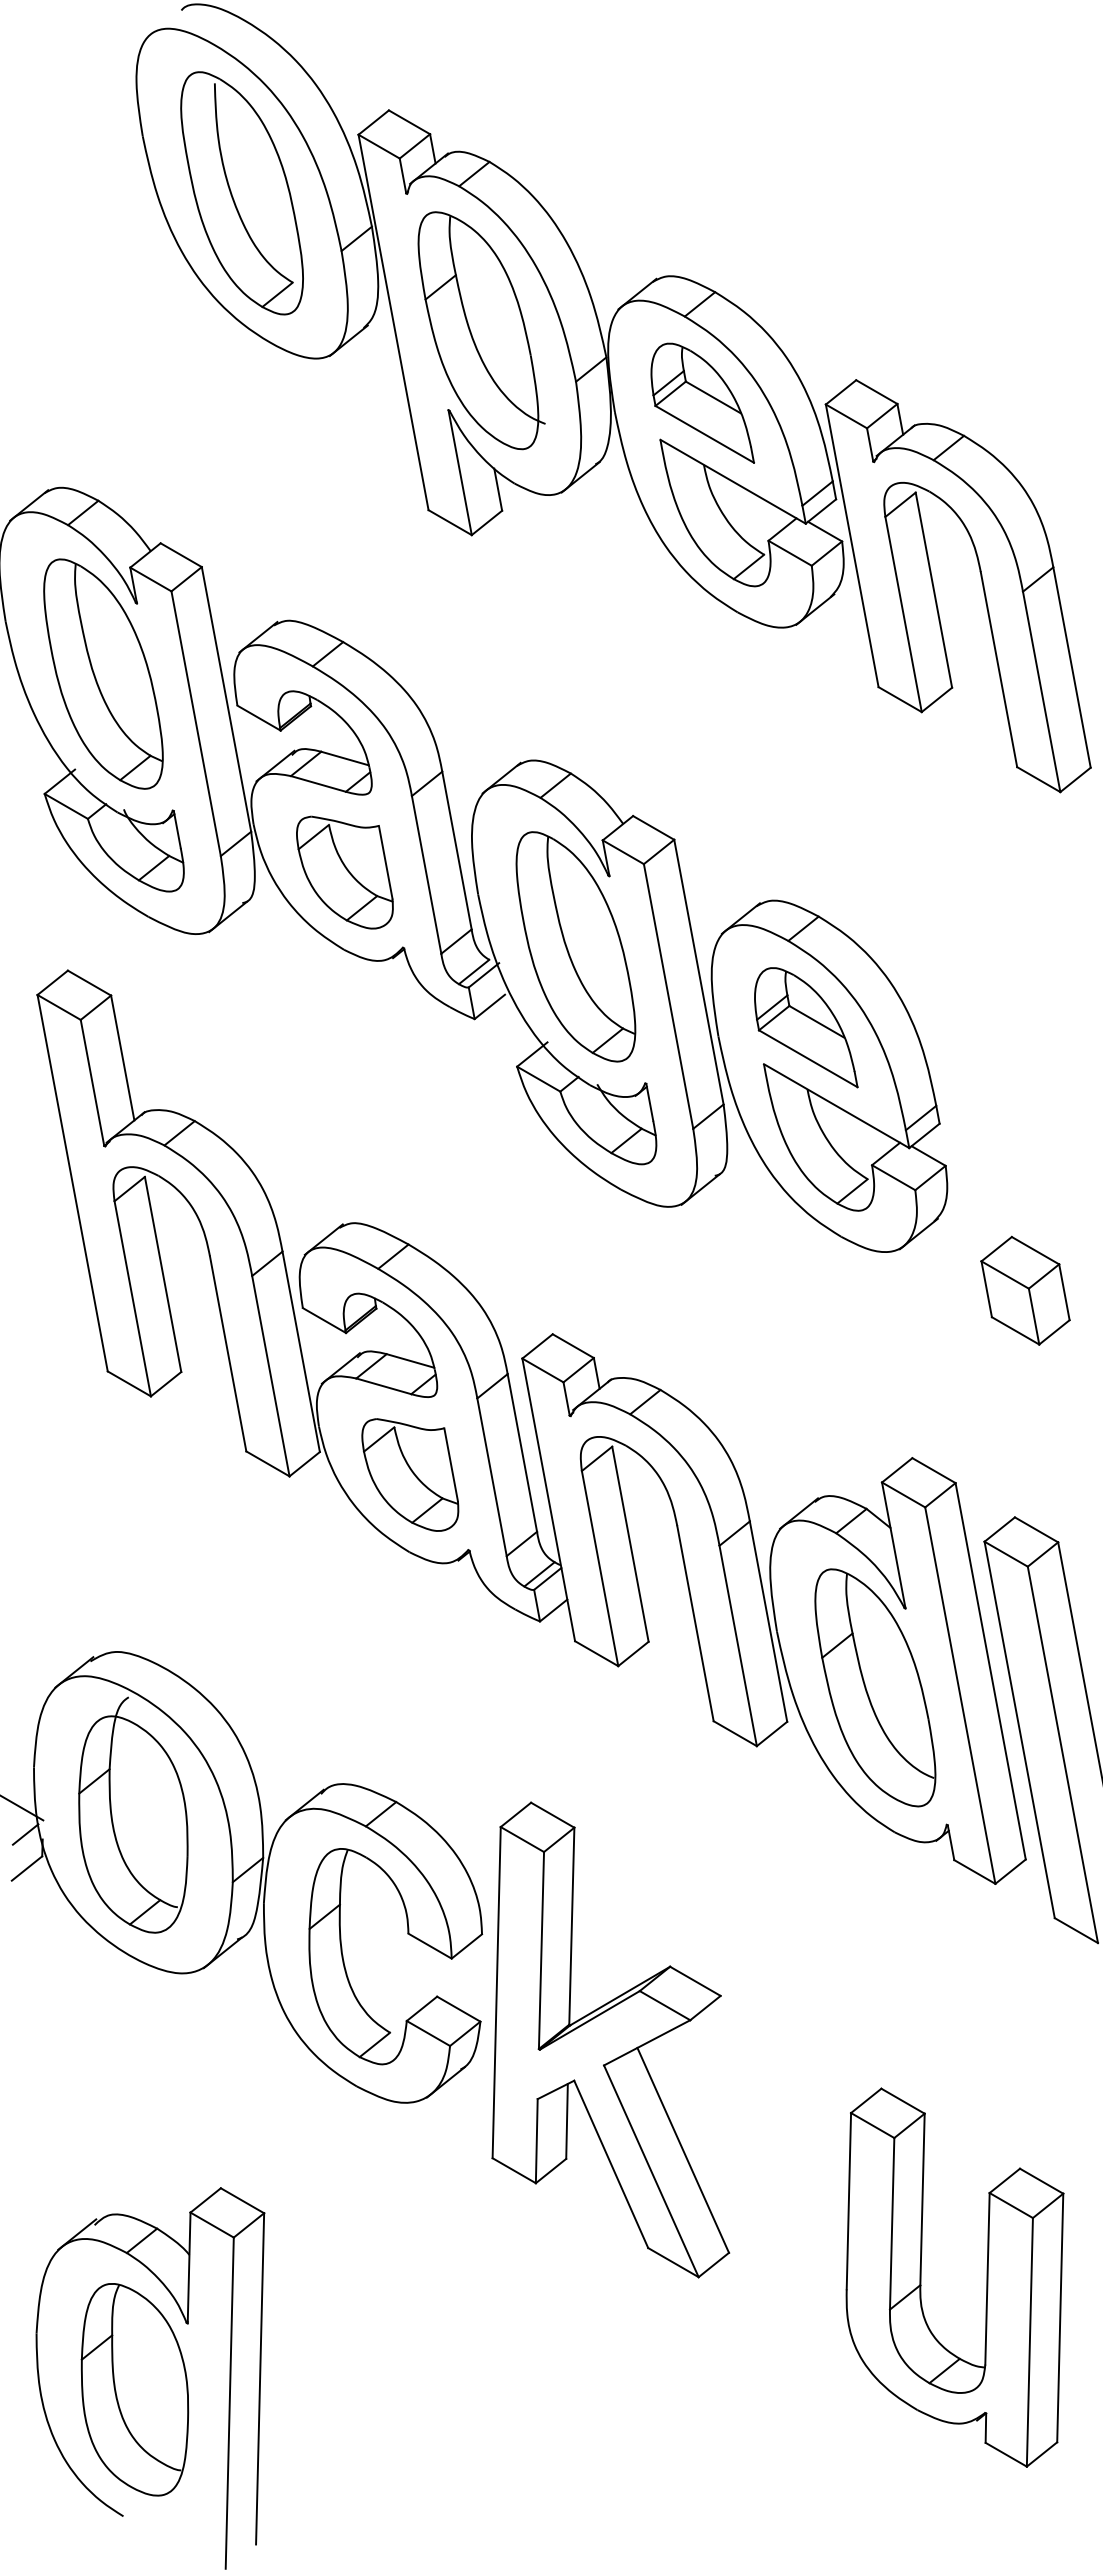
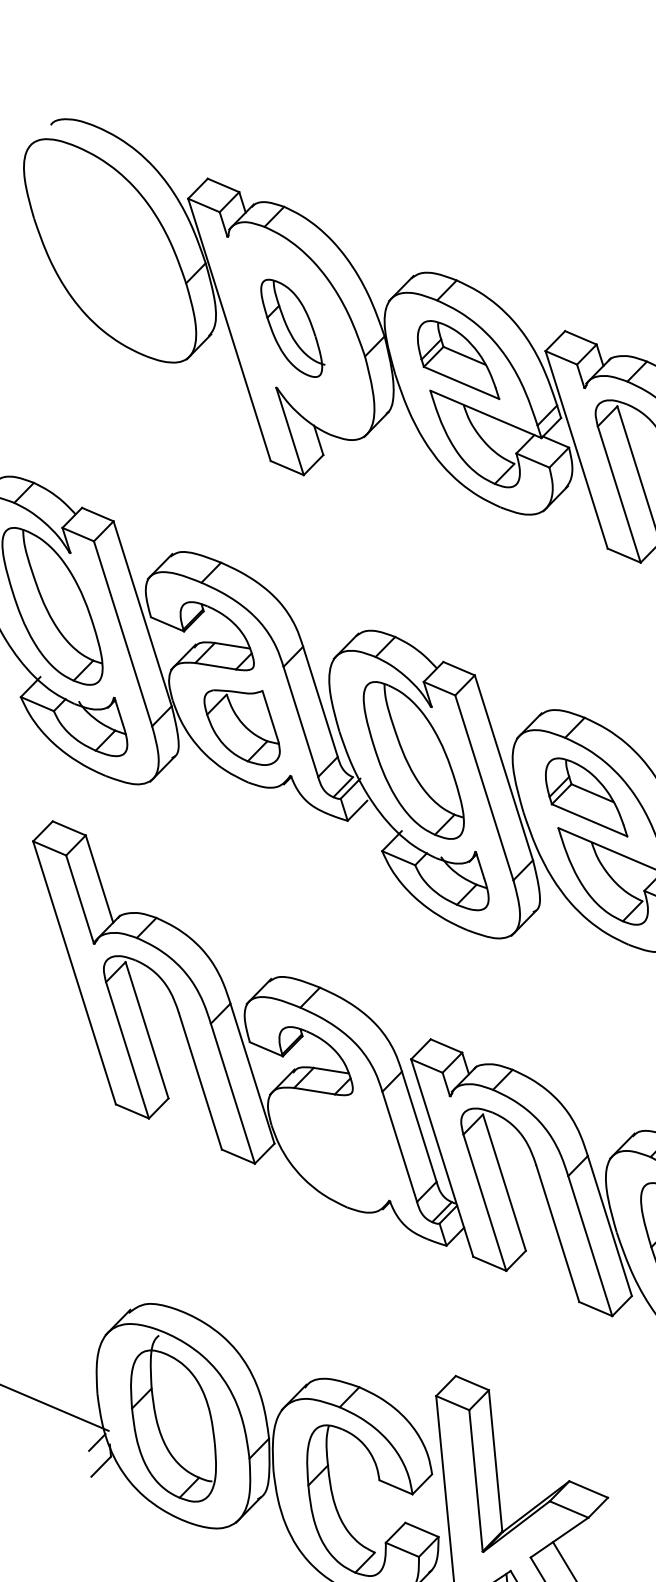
part: (241, 193) -> (109, 250), removed
part: (481, 330) -> (293, 328), size x0.6
part: (410, 1474) -> (341, 1151), removed

